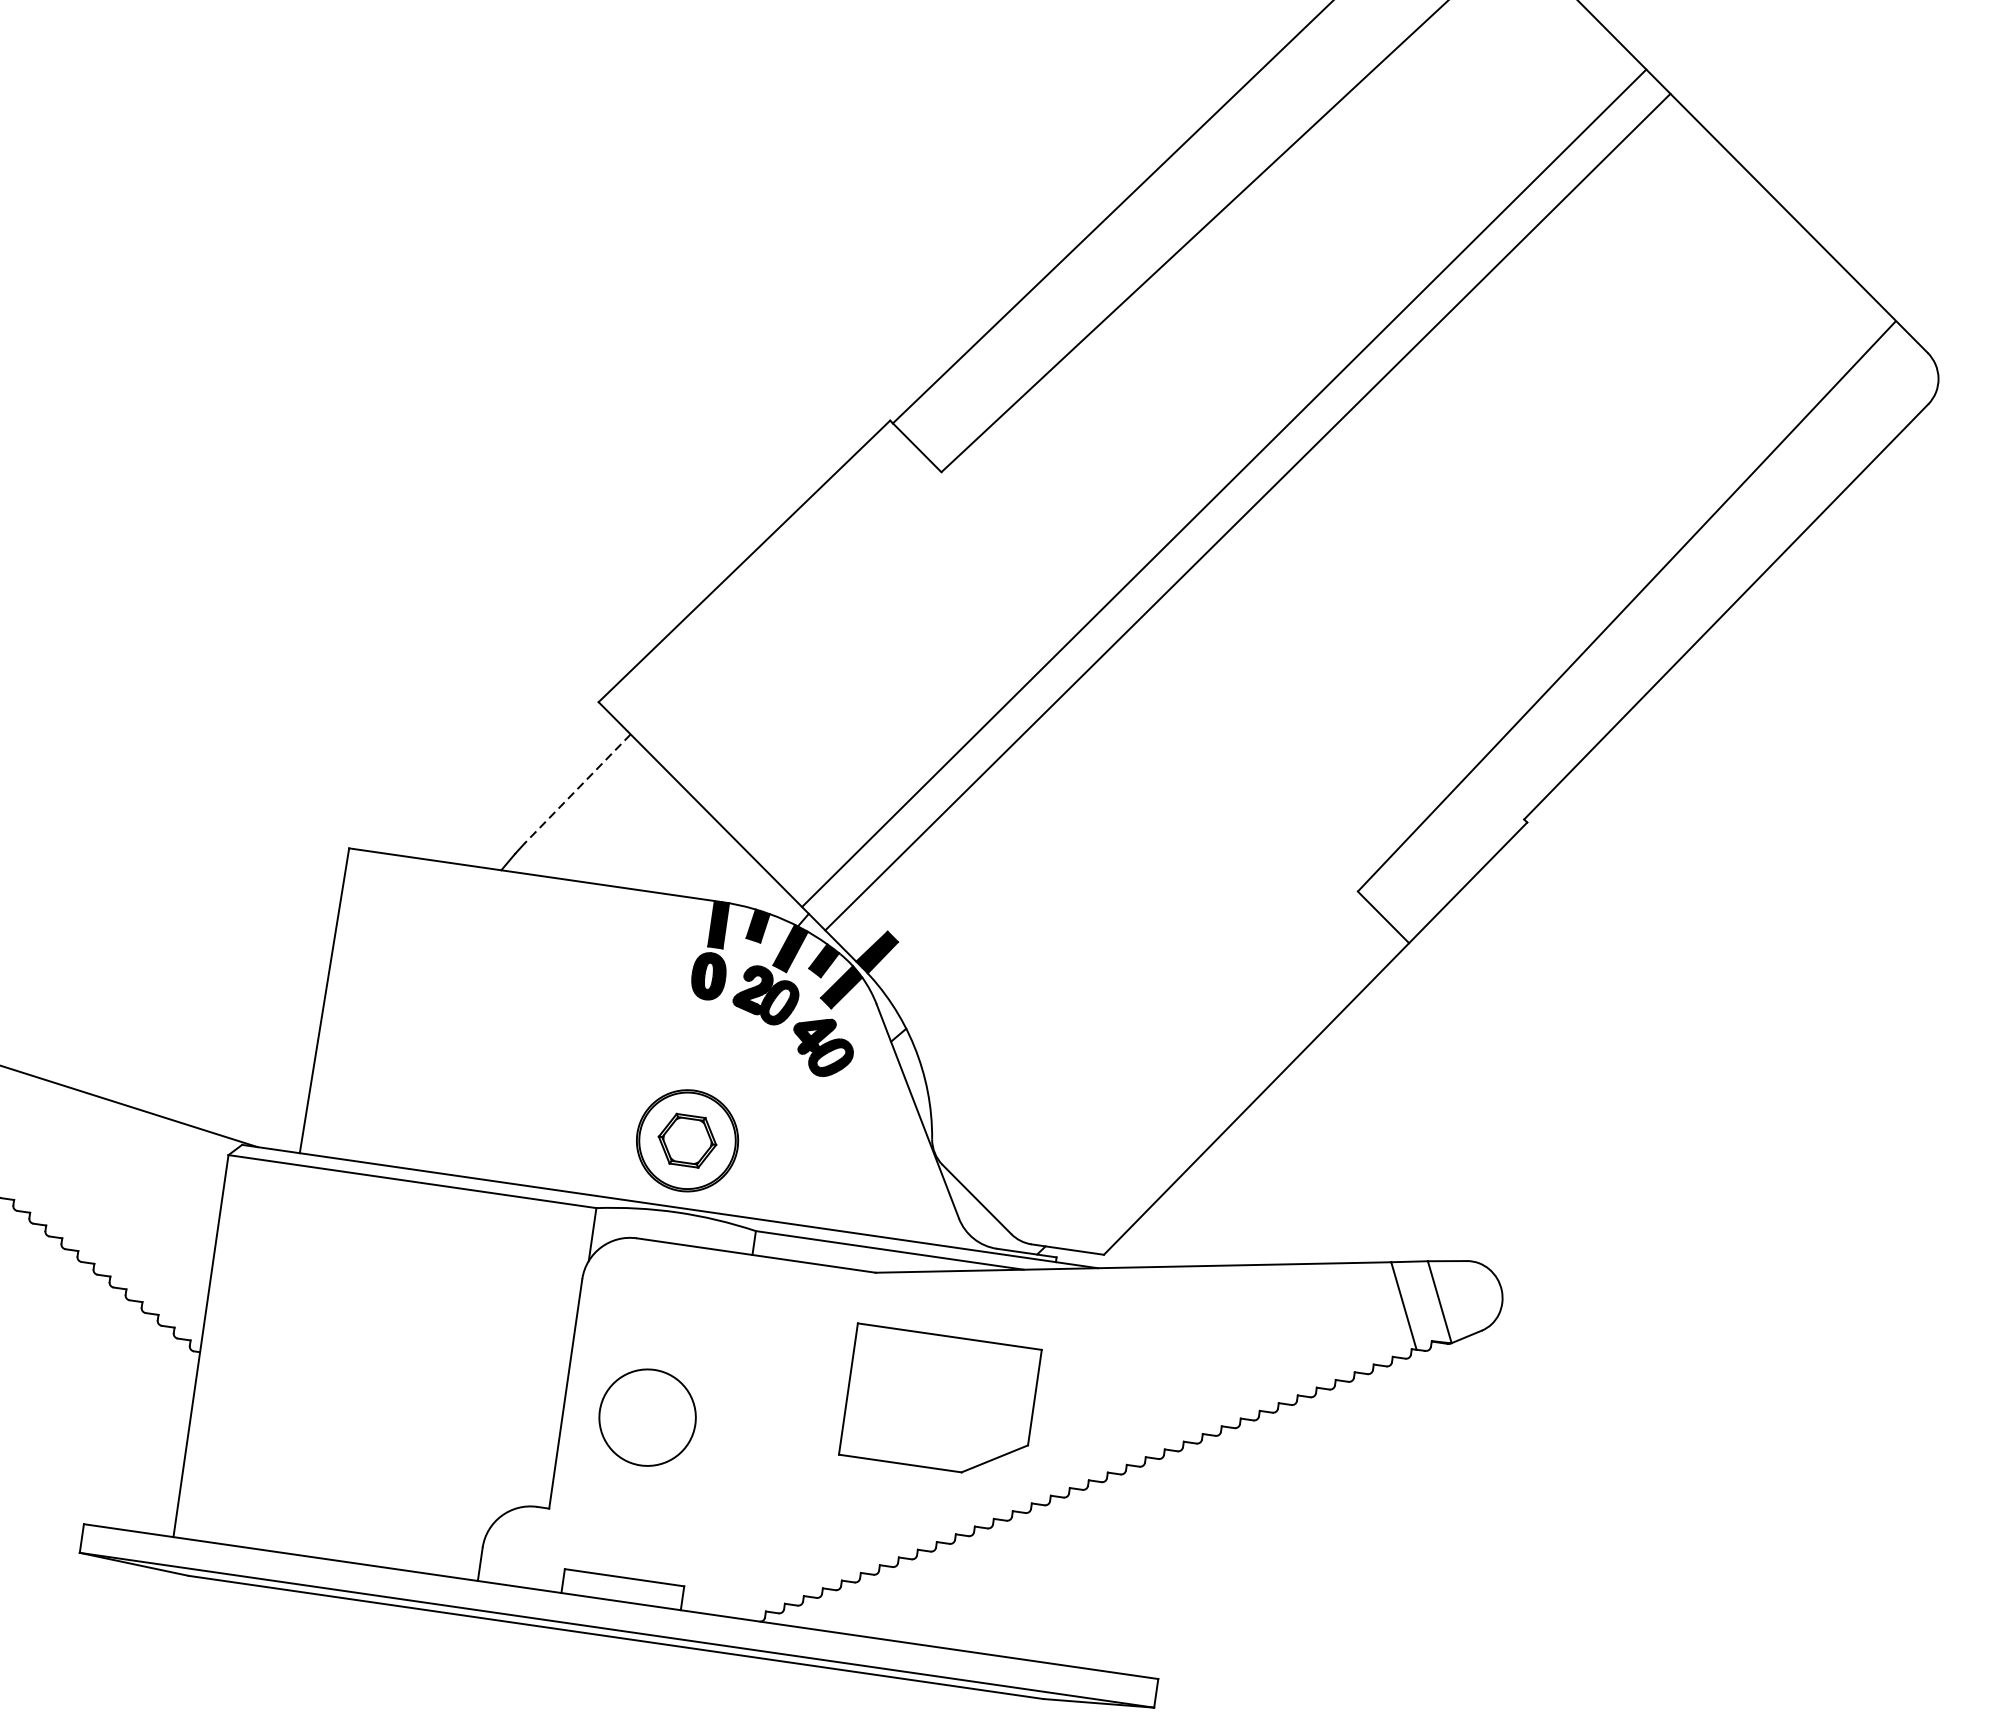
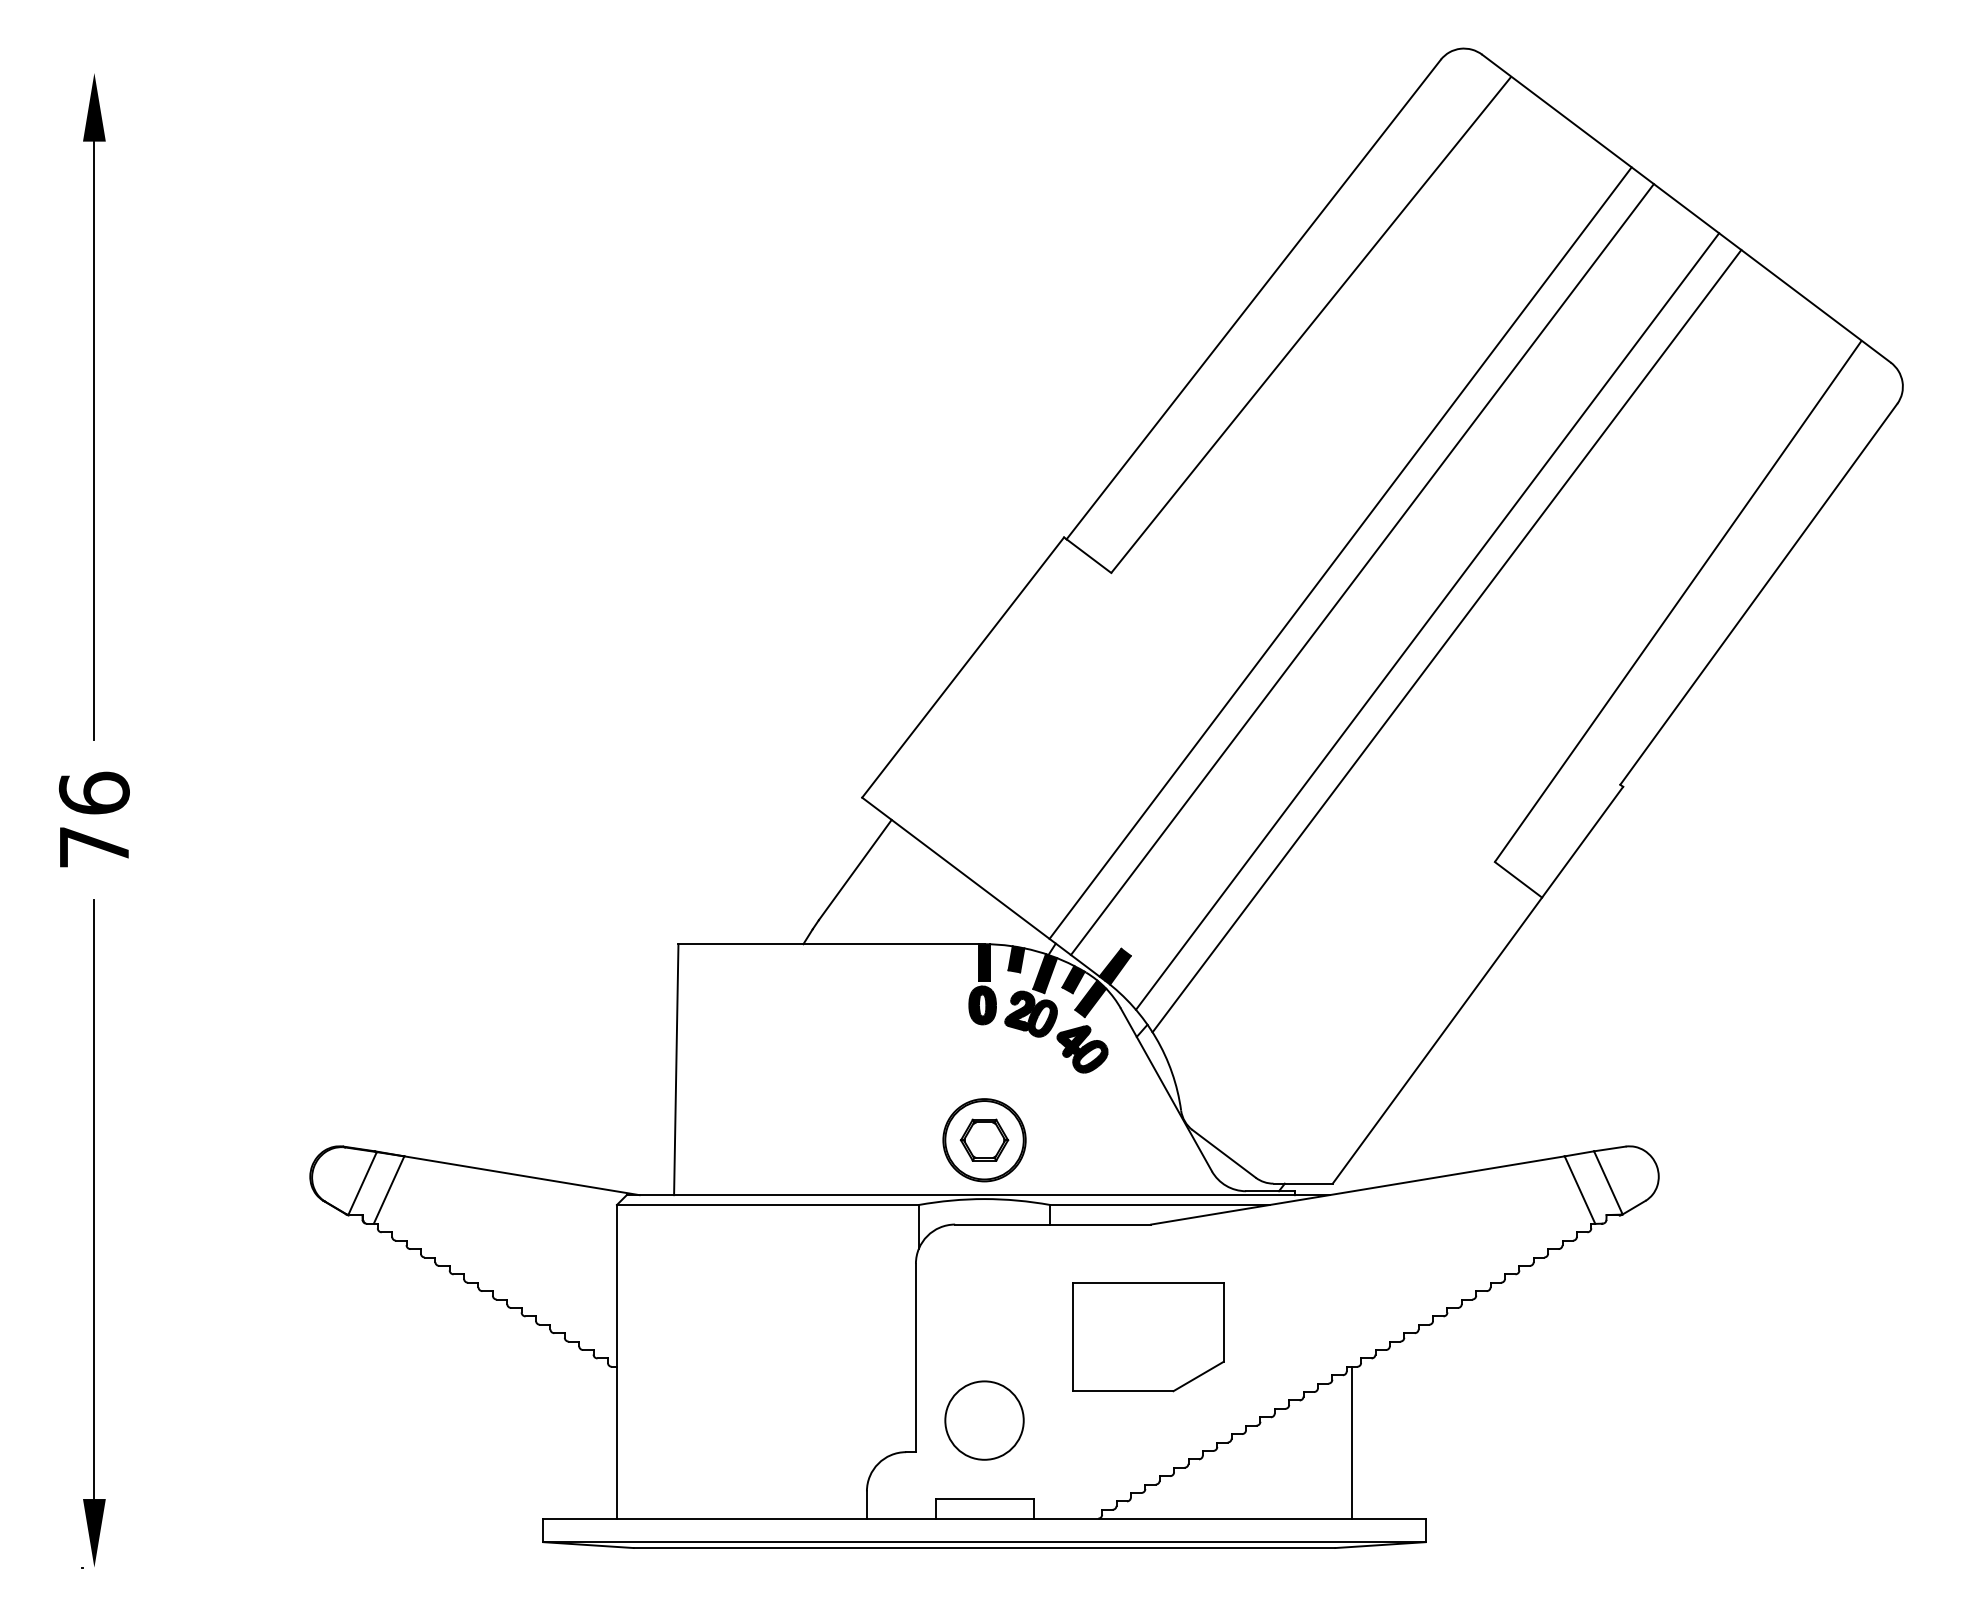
line: (1318, 586) -> (1427, 621), added
line: (1337, 614) -> (1446, 641), added
line: (577, 789) -> (855, 870), dashed -> solid
part: (940, 1402) -> (1148, 1337), moved
circle: (647, 1417) -> (984, 1420), moved
line: (1082, 1573) -> (1352, 1442), added

